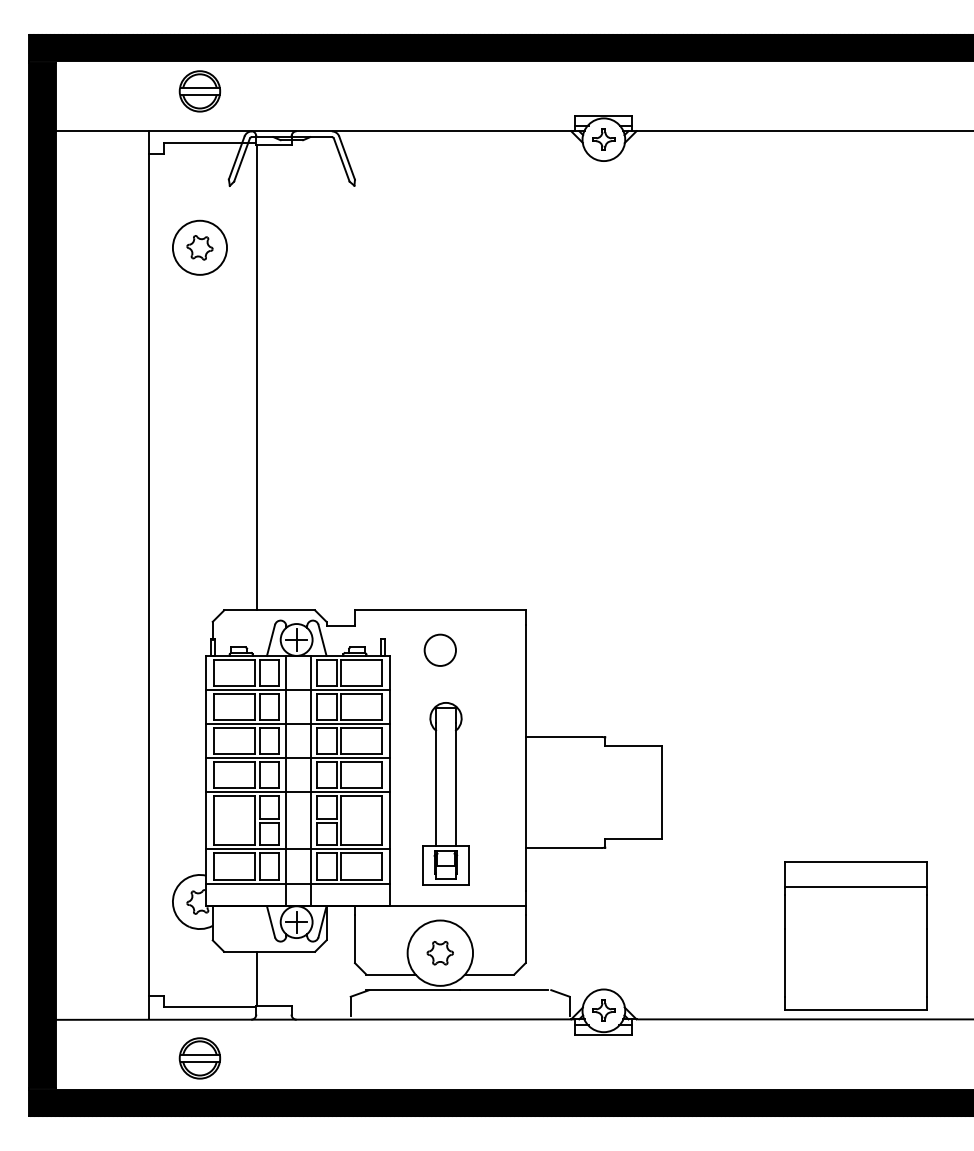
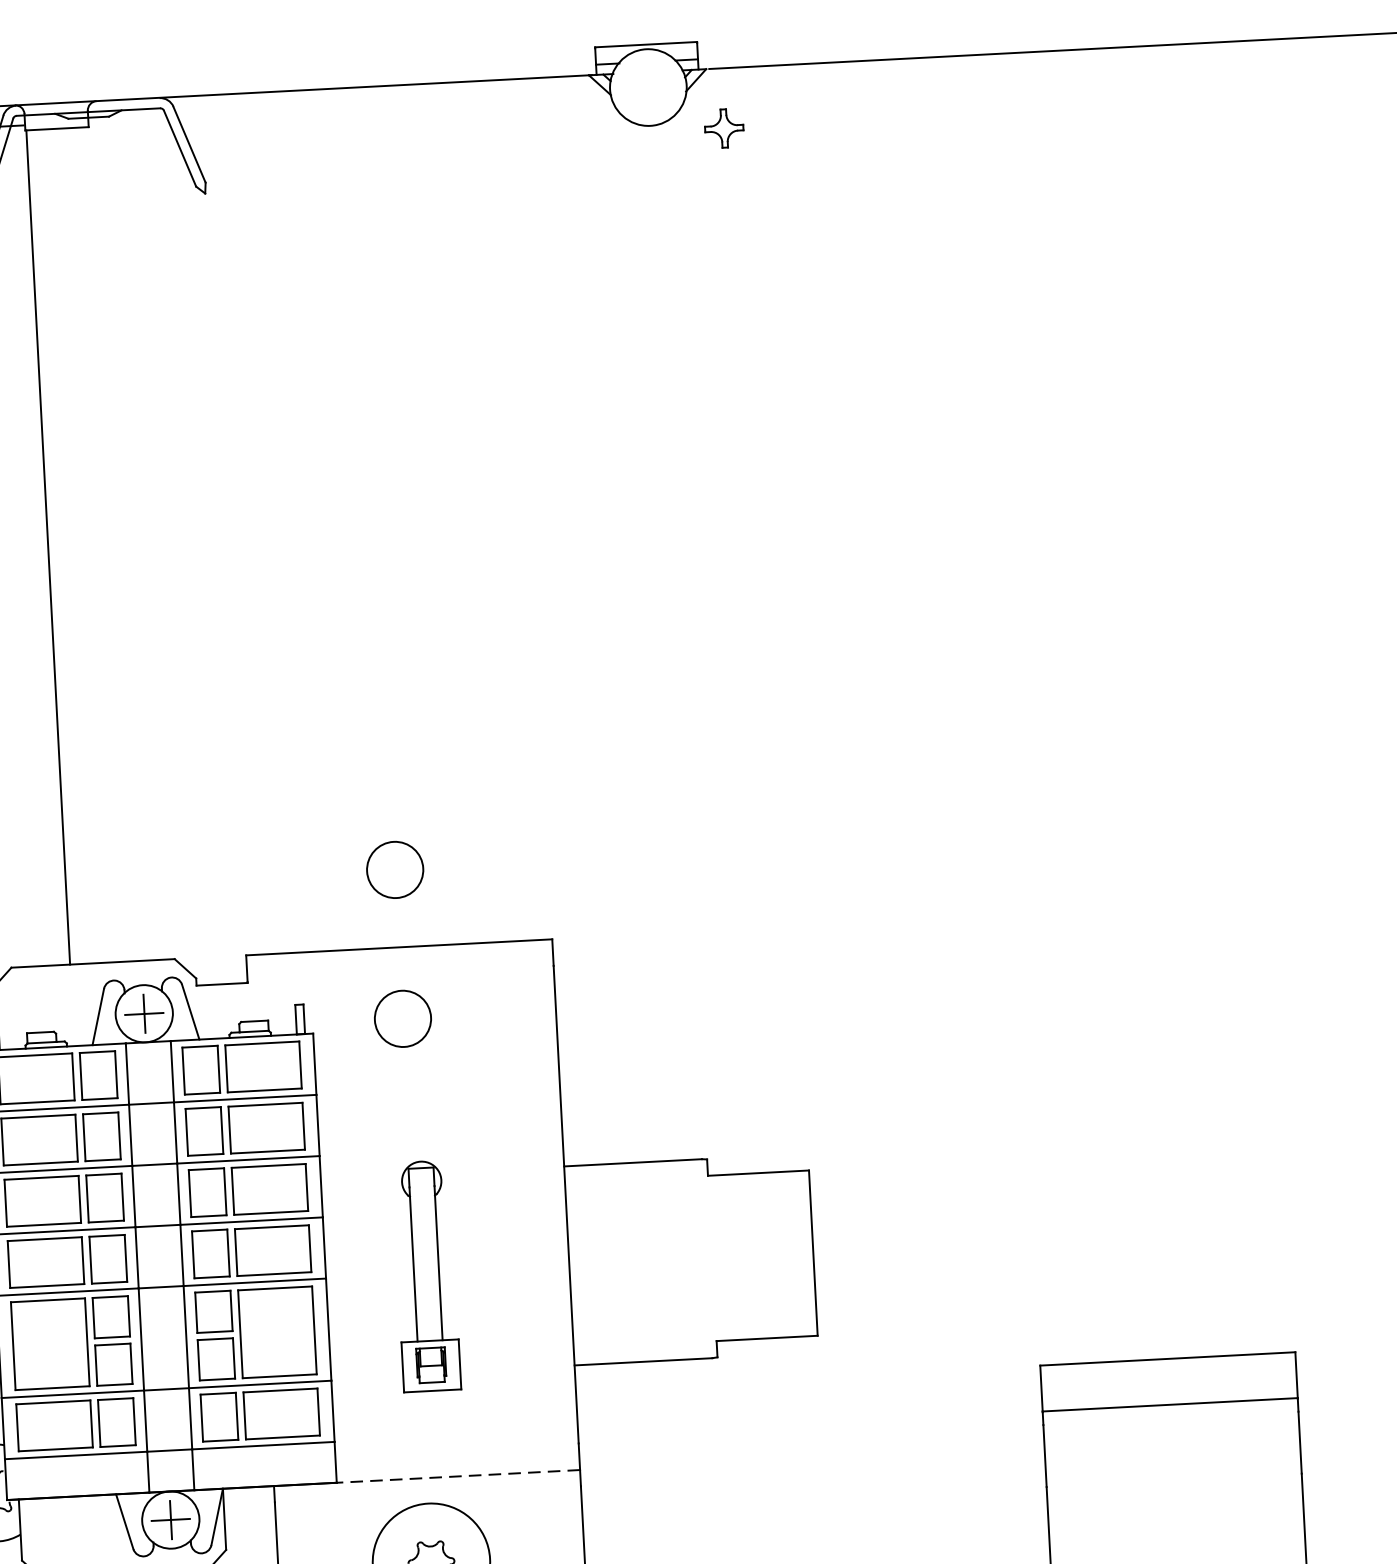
part: (603, 139) -> (723, 128), moved
circle: (439, 566) -> (393, 868), added
part: (445, 793) -> (425, 1275), size x0.7
line: (457, 906) -> (457, 1476), solid -> dashed

